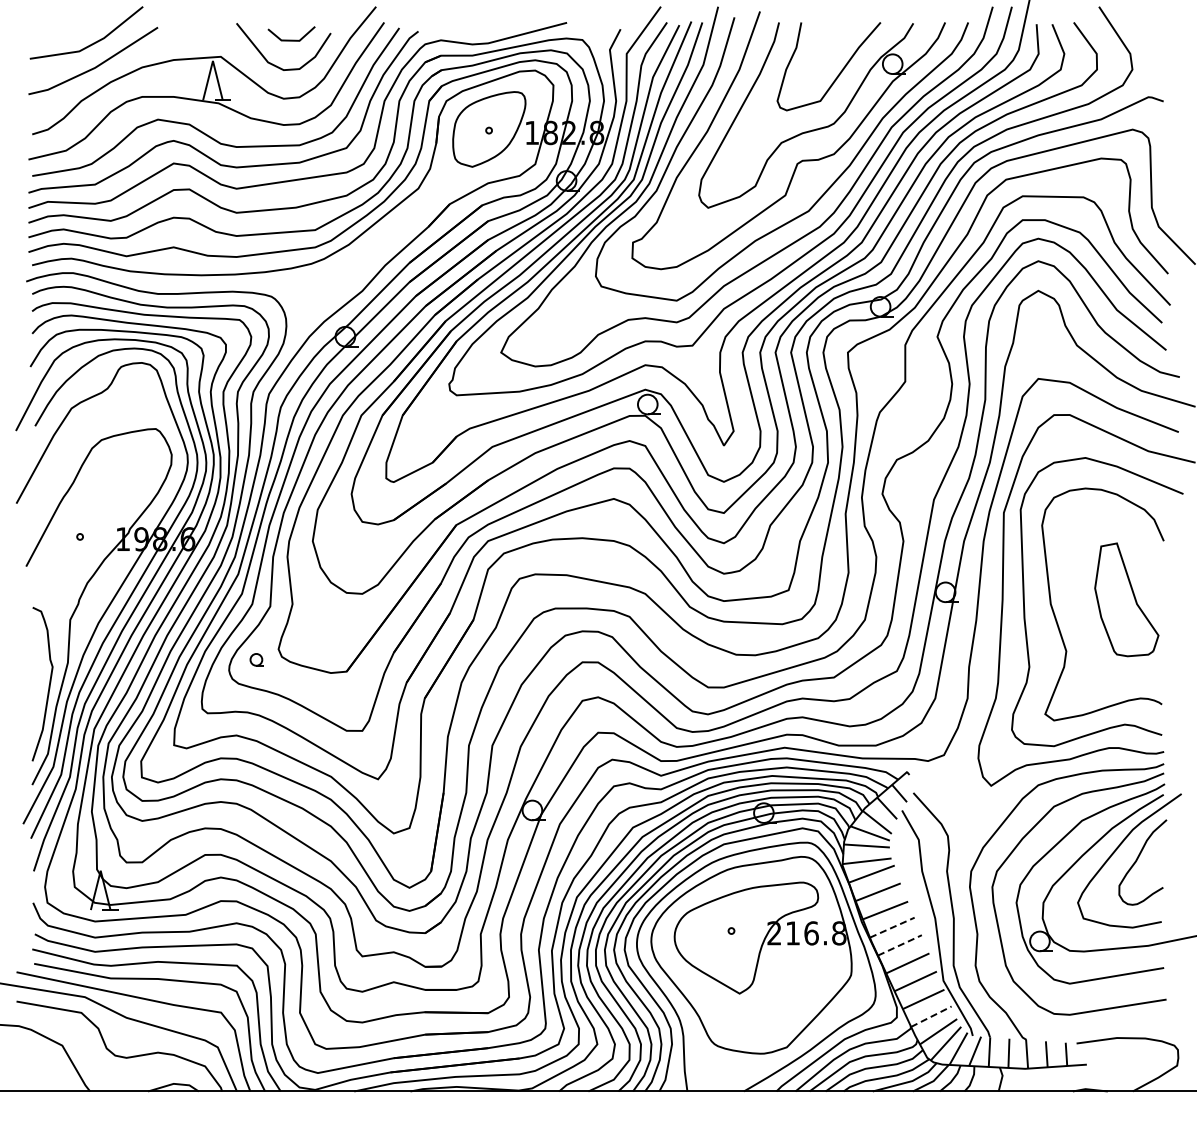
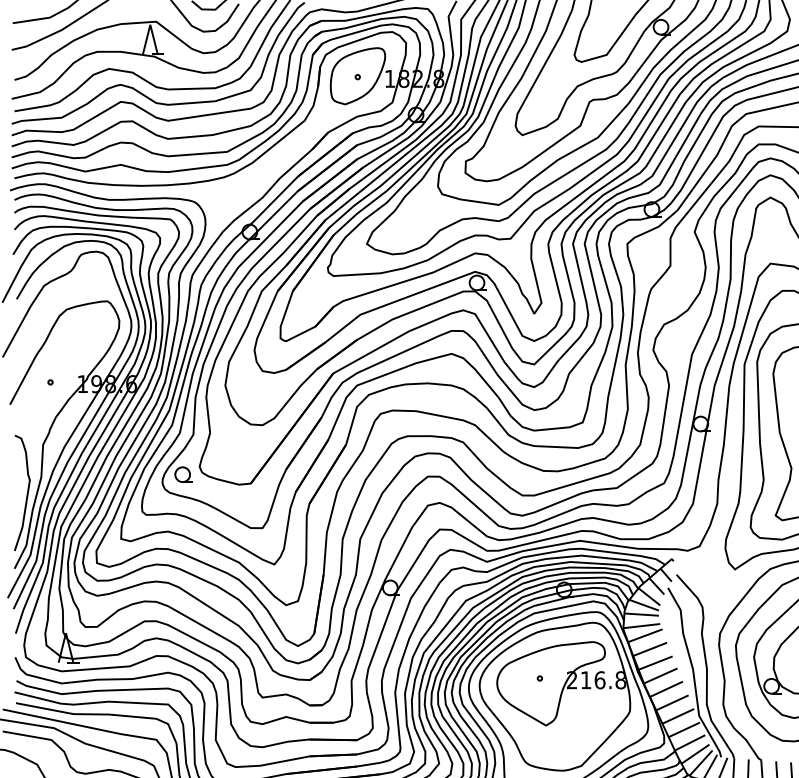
part: (256, 659) -> (183, 474), size x1.67
line: (892, 927) -> (660, 675), dashed -> solid
line: (900, 945) -> (666, 689), dashed -> solid
line: (931, 1016) -> (690, 742), dashed -> solid

